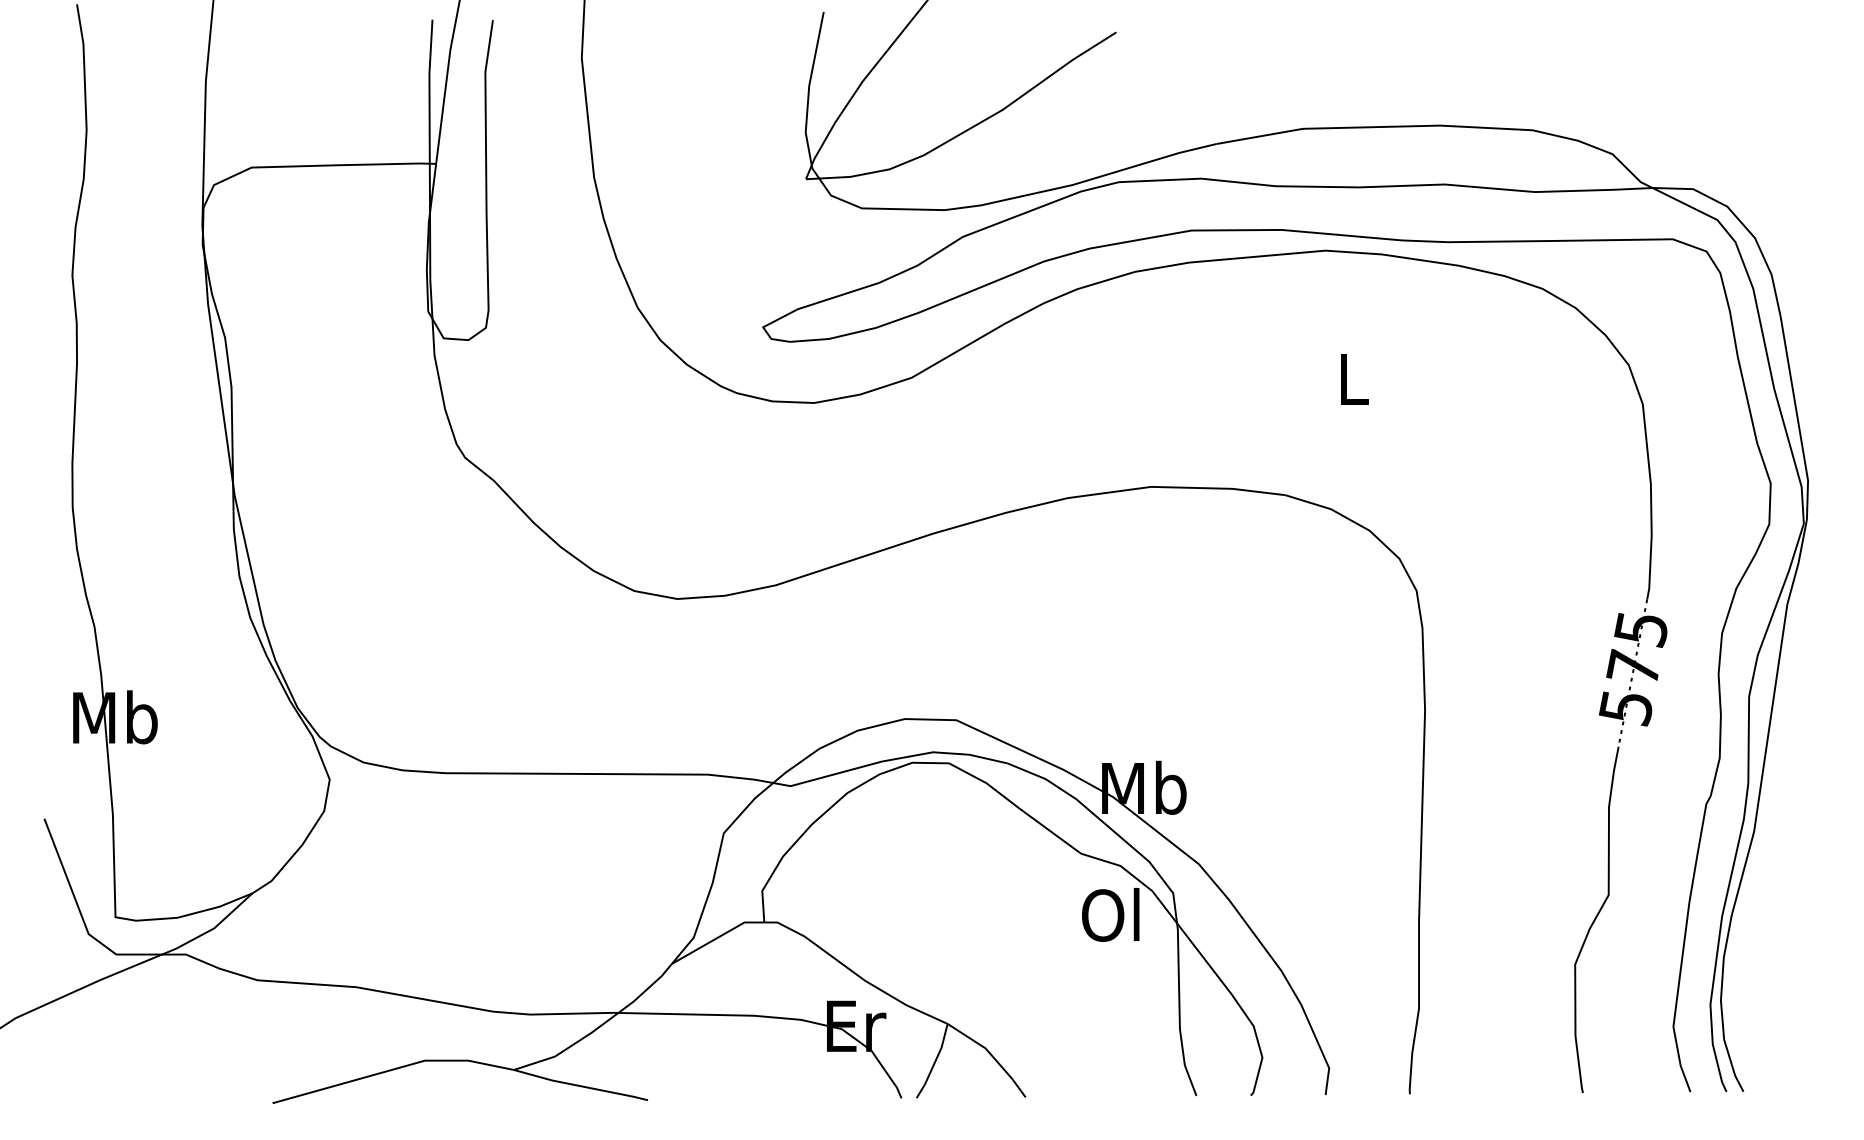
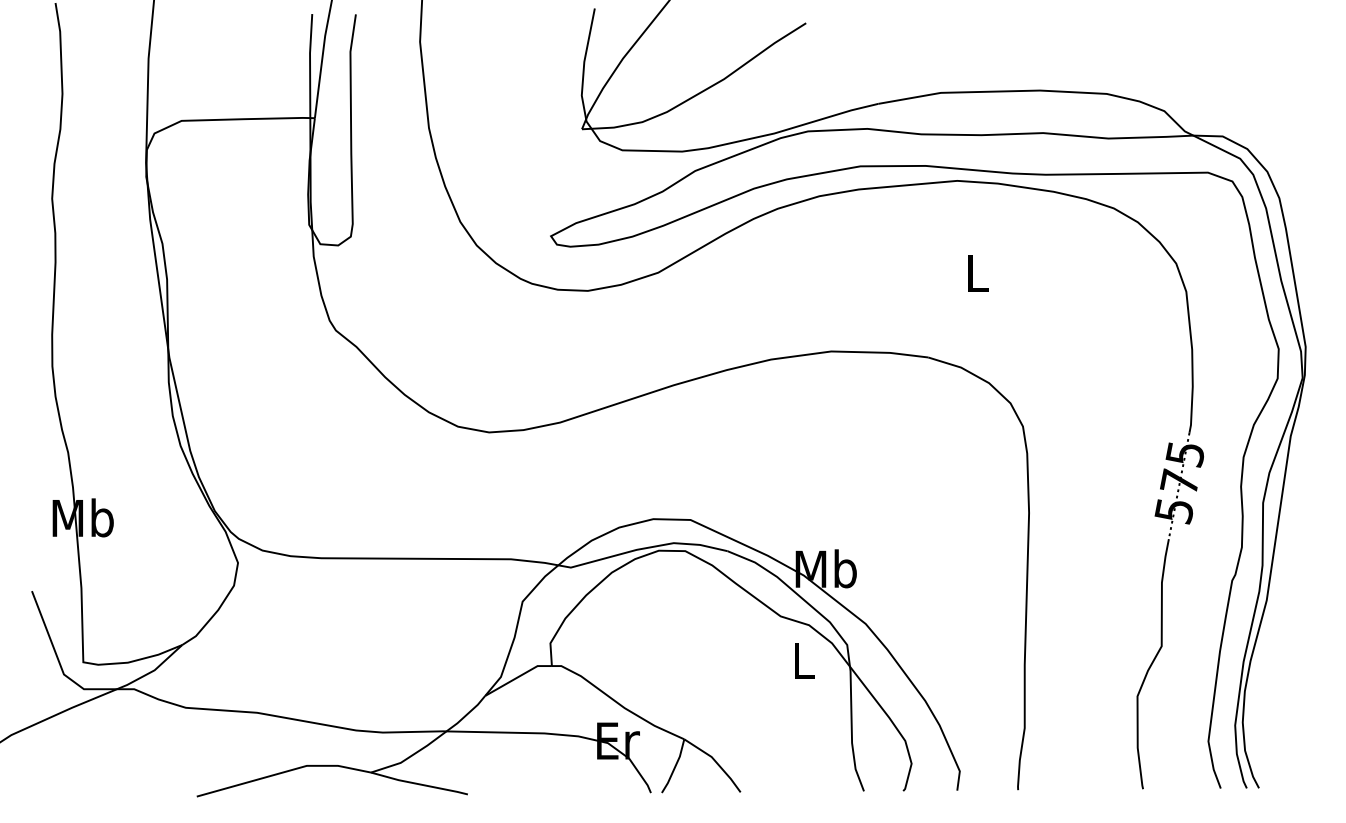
text: (1110, 914) -> (801, 660), Ol -> L

